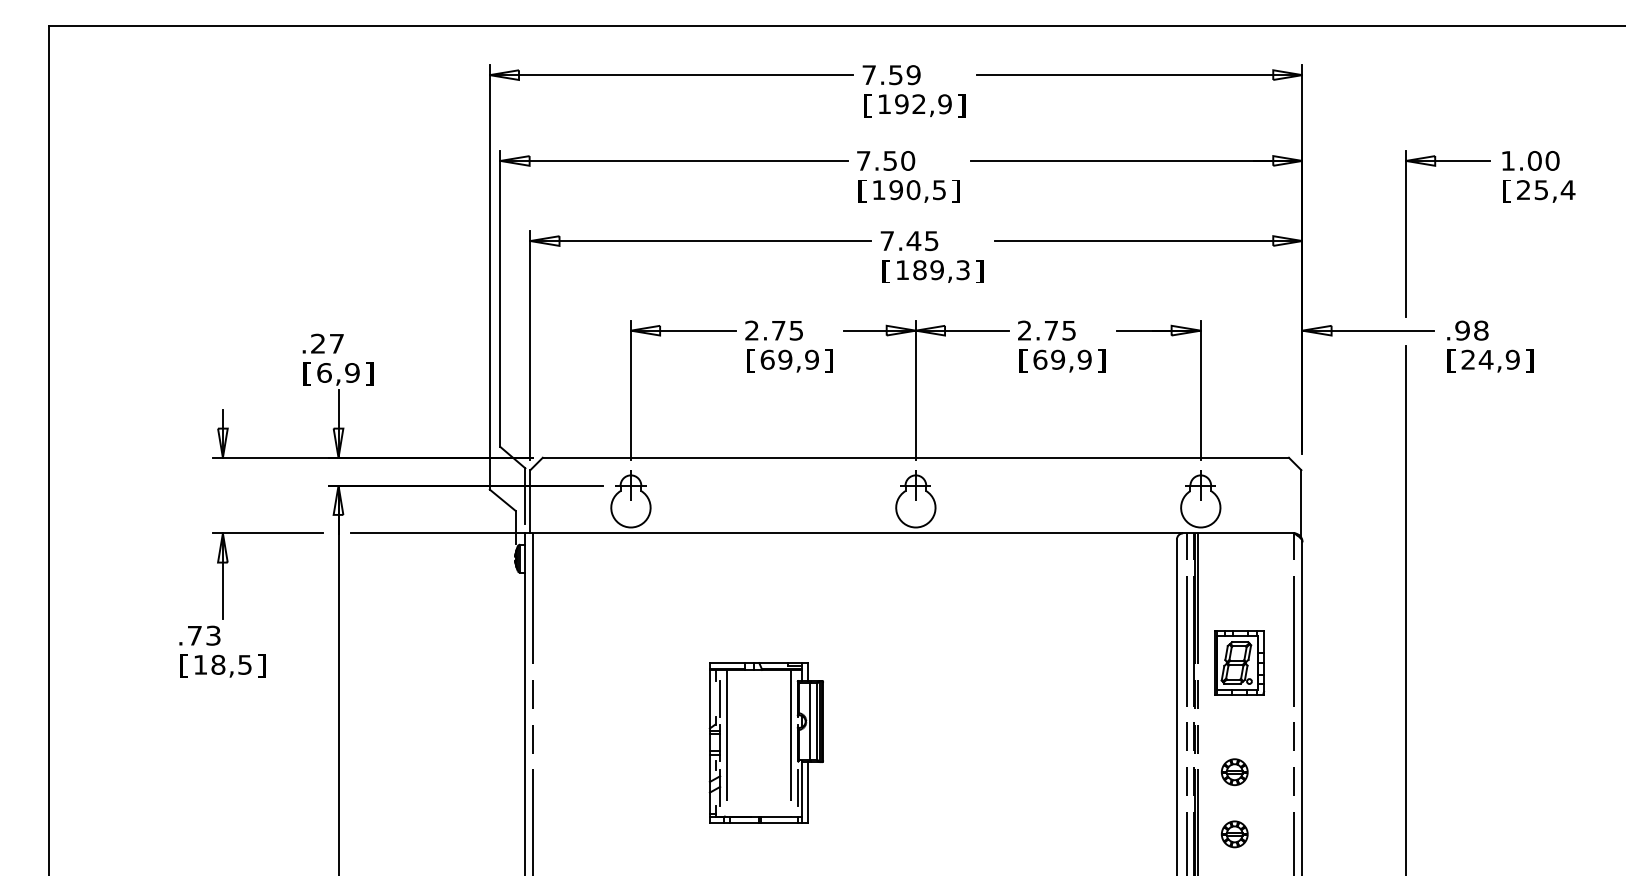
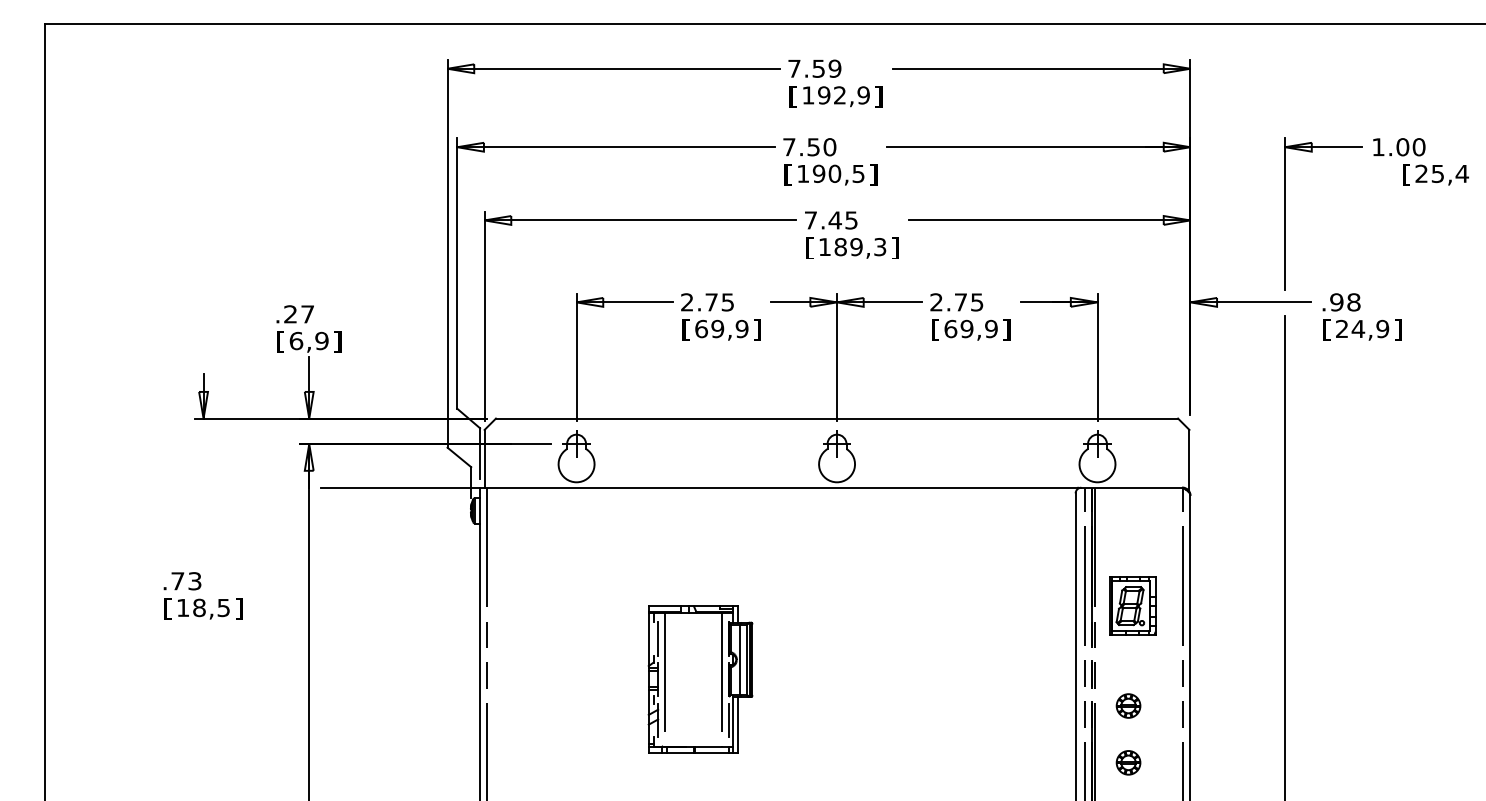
text: (1538, 190) -> (1435, 174), moved
part: (228, 562) -> (208, 514), removed

